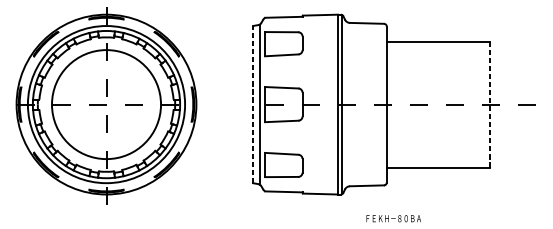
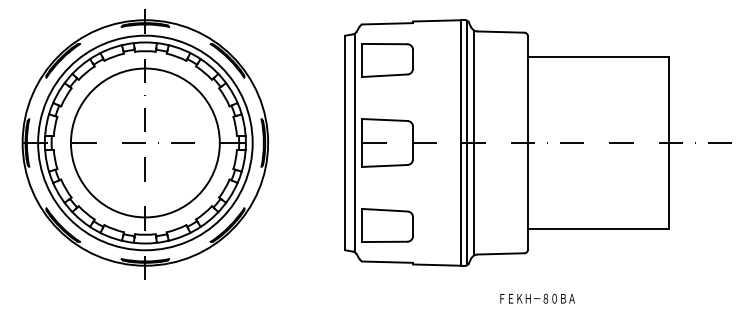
line: (253, 104) -> (345, 142), dashed -> solid
line: (347, 104) -> (474, 142), added
line: (490, 104) -> (669, 143), dashed -> solid

